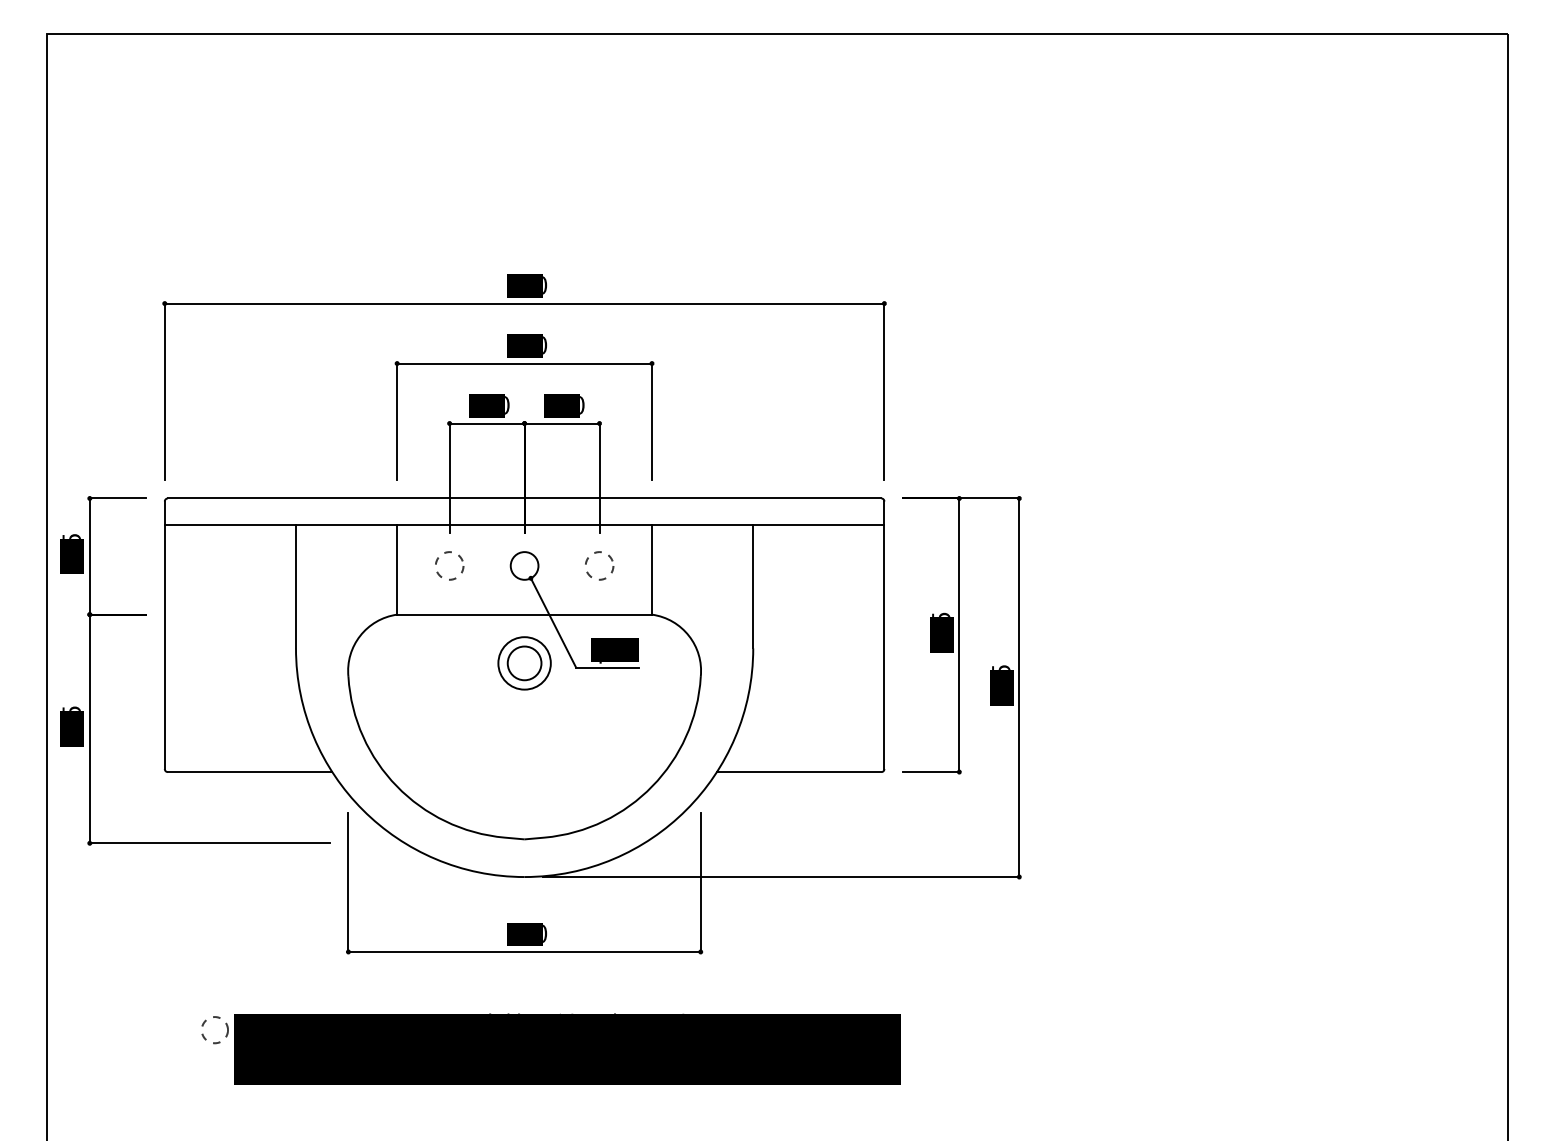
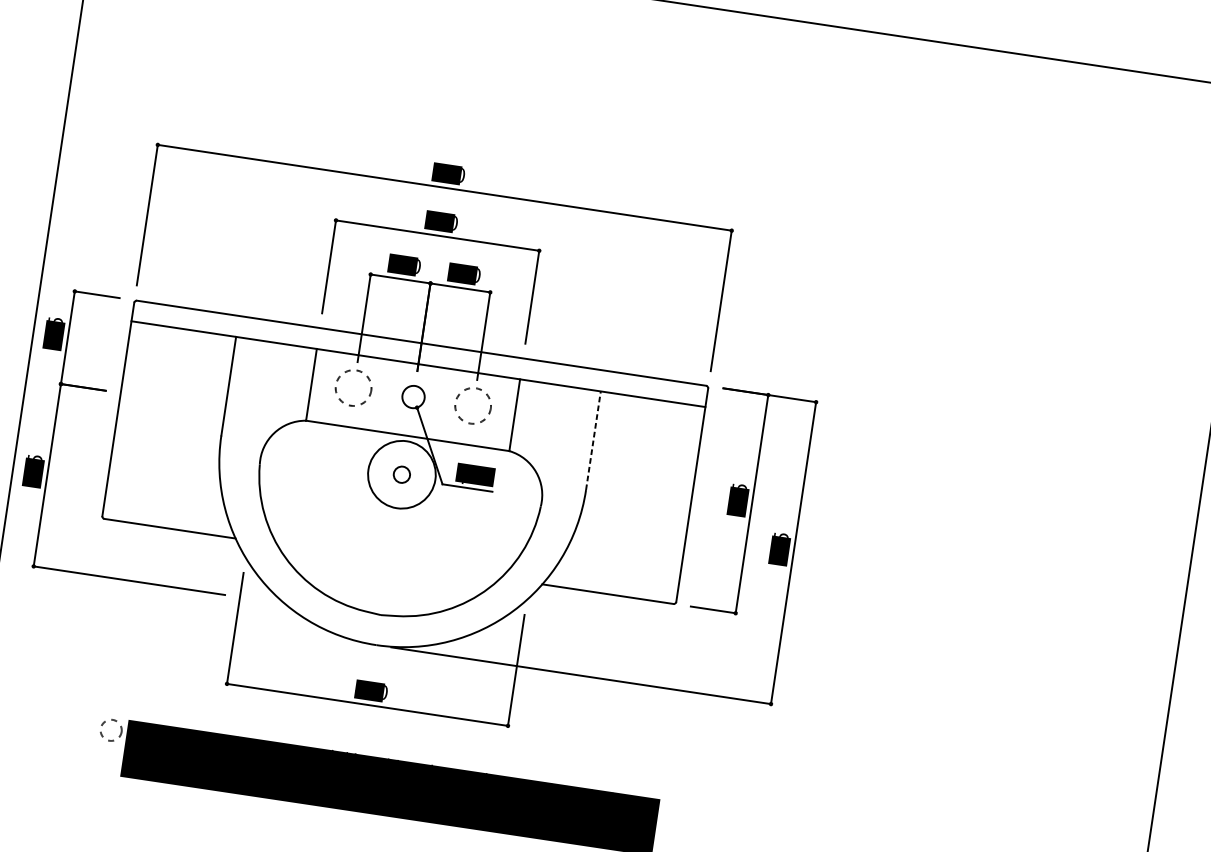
circle: (449, 565) -> (353, 387), size x1.6
circle: (599, 565) -> (473, 405), size x1.6
line: (753, 586) -> (593, 440), solid -> dashed
circle: (524, 663) -> (401, 474), size x0.6
circle: (524, 663) -> (401, 474), size x1.6

